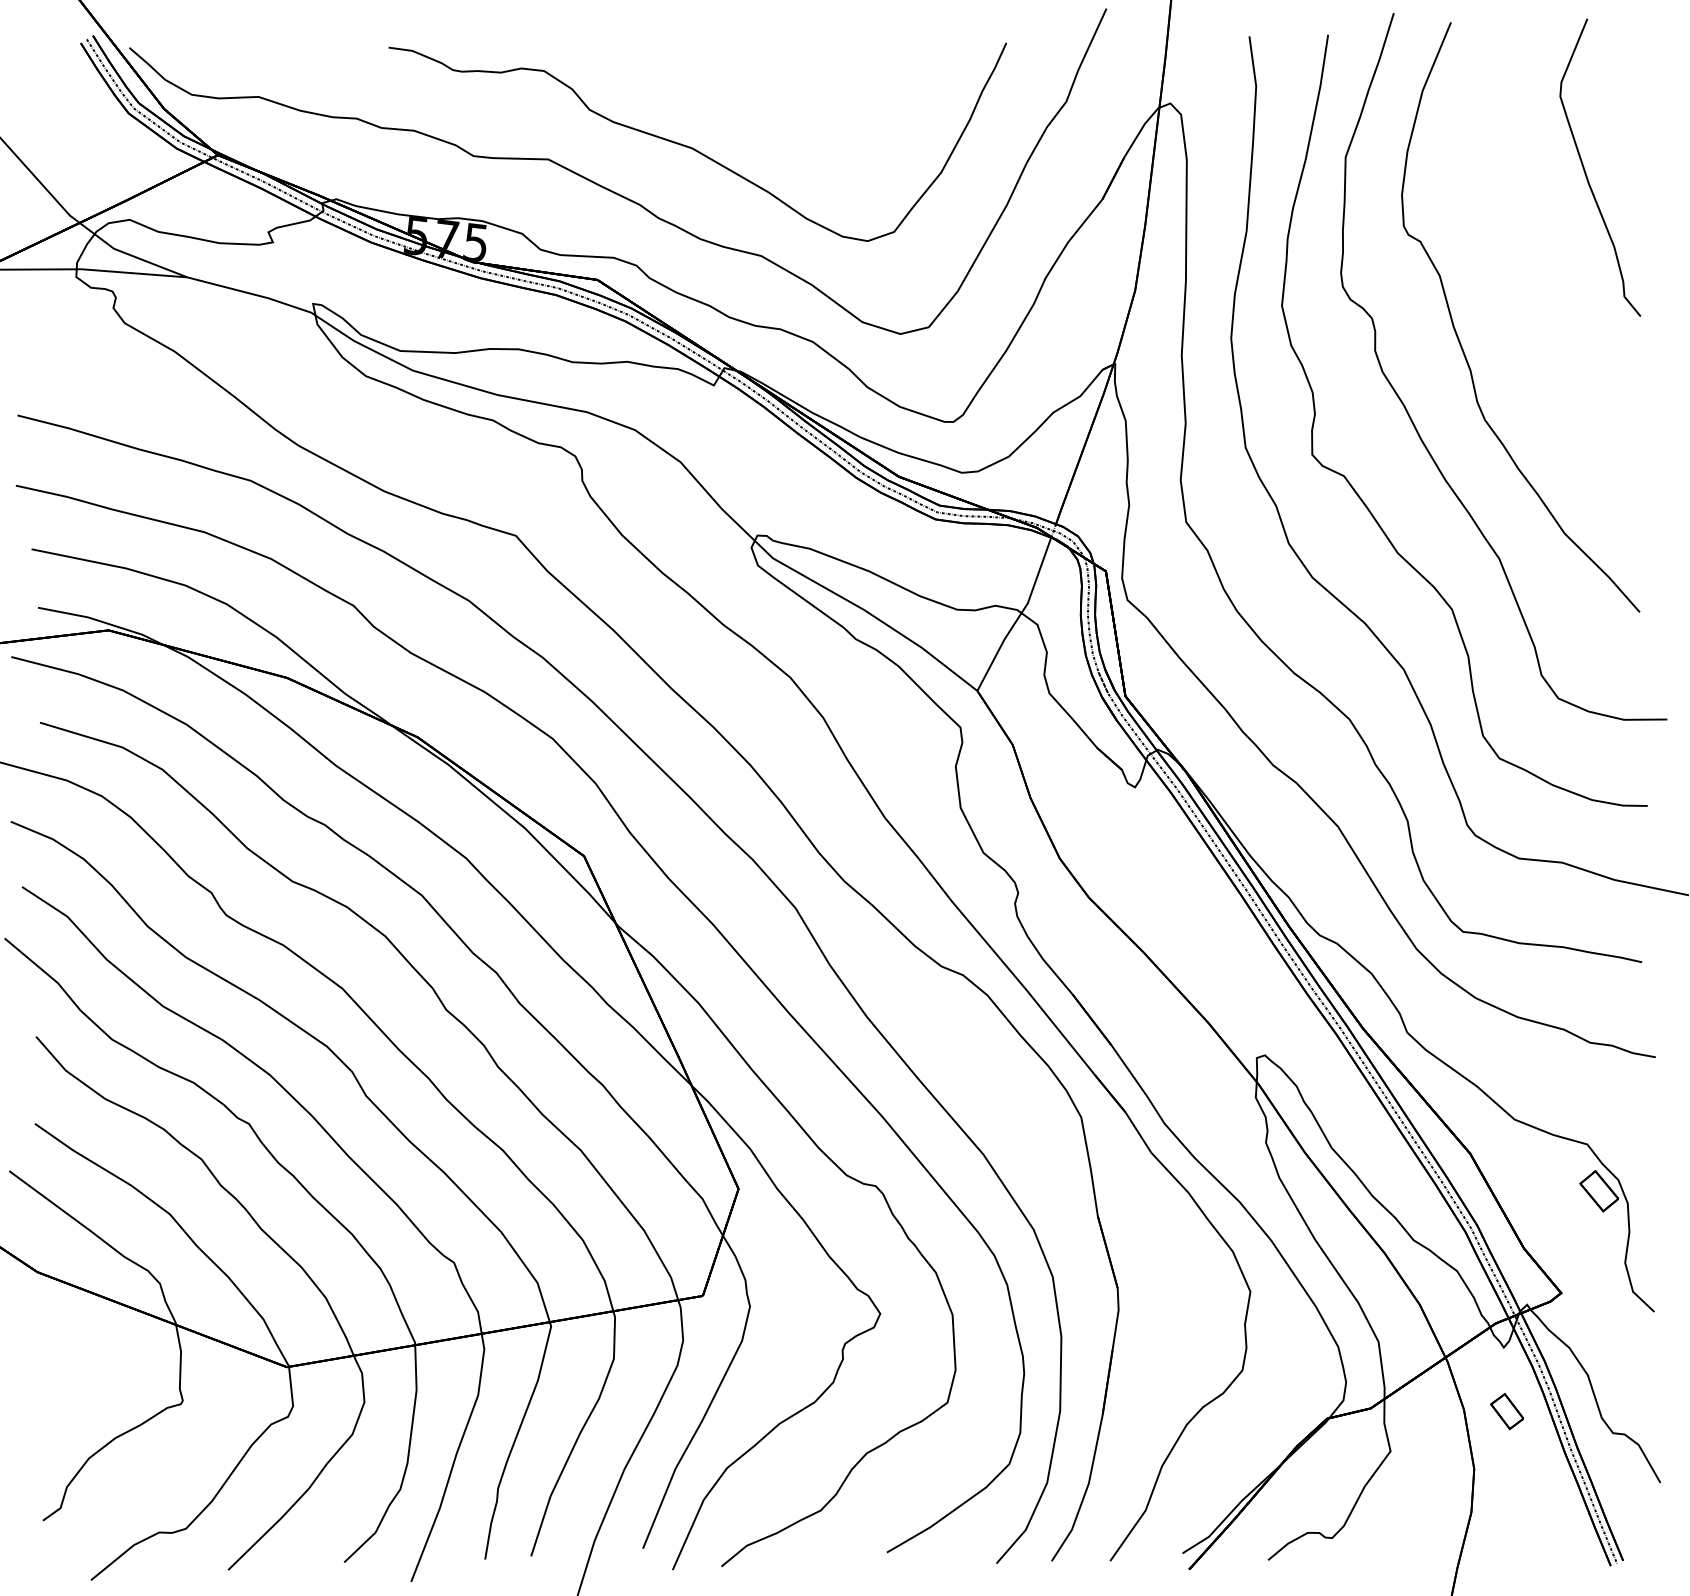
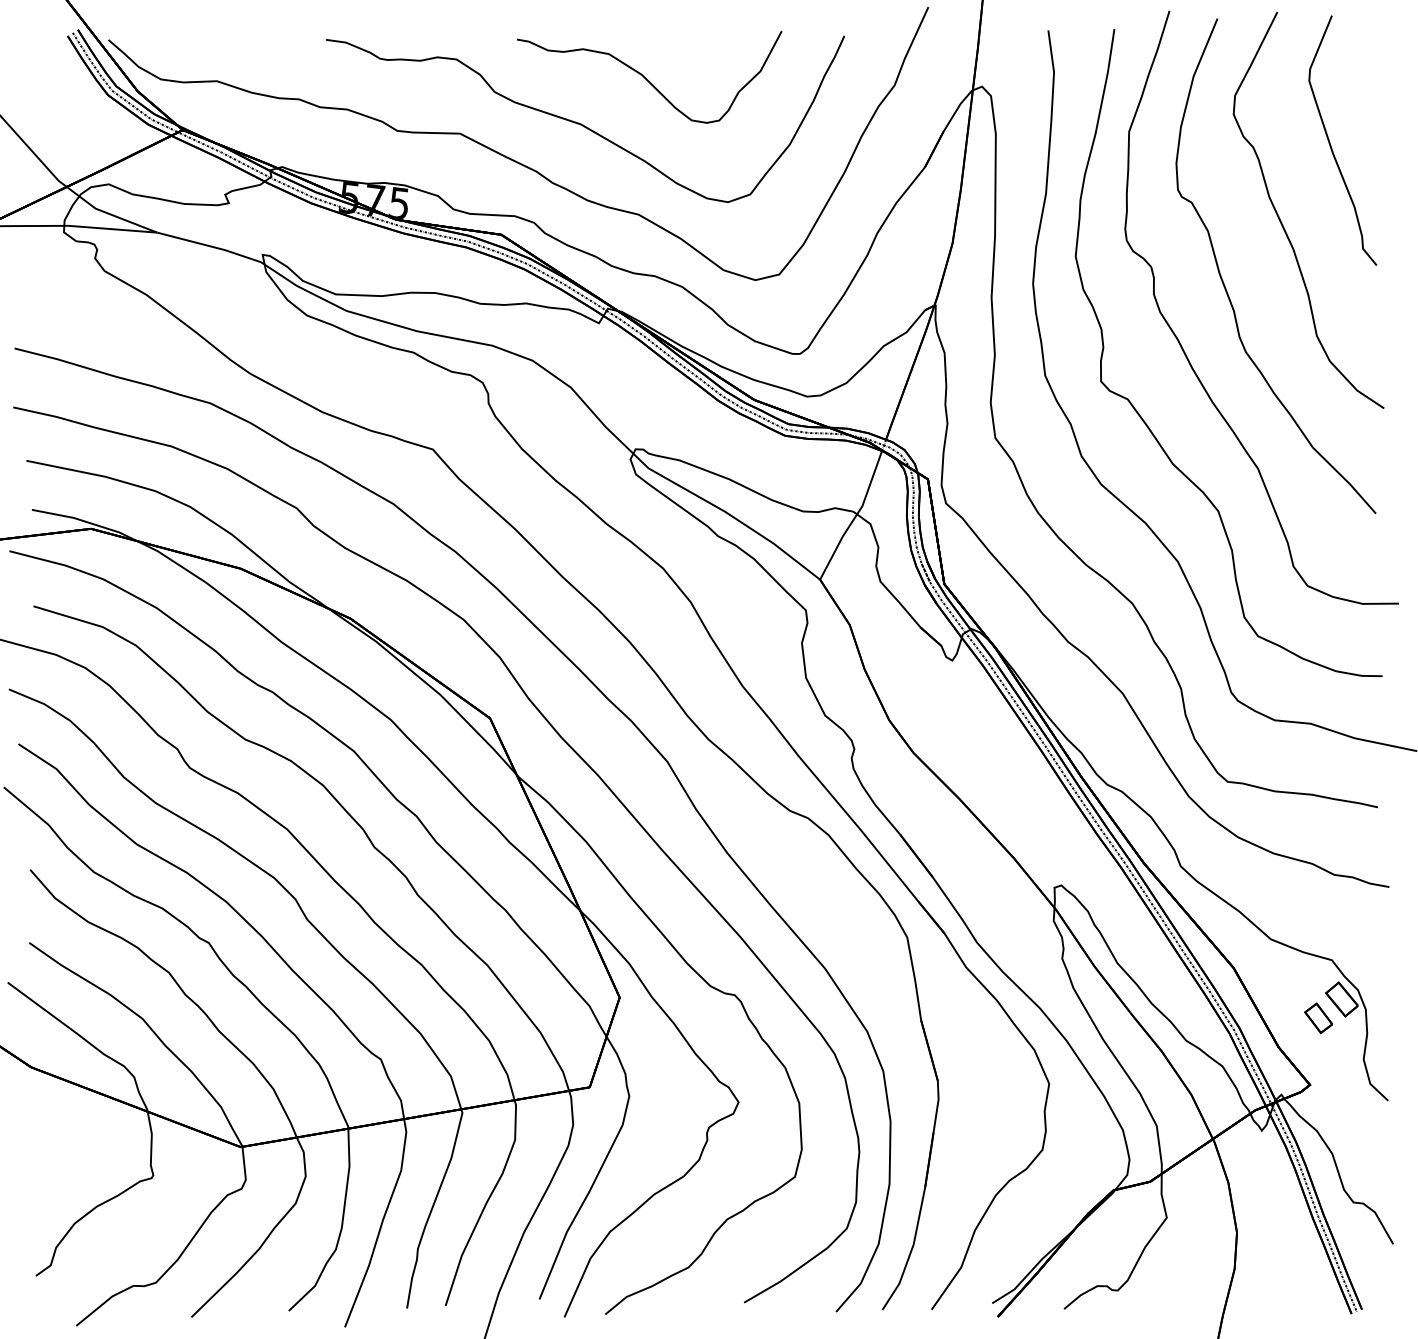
curve: (771, 94) -> (647, 79), added
curve: (1528, 265) -> (1282, 222), added
part: (1506, 1411) -> (1318, 1018), moved

